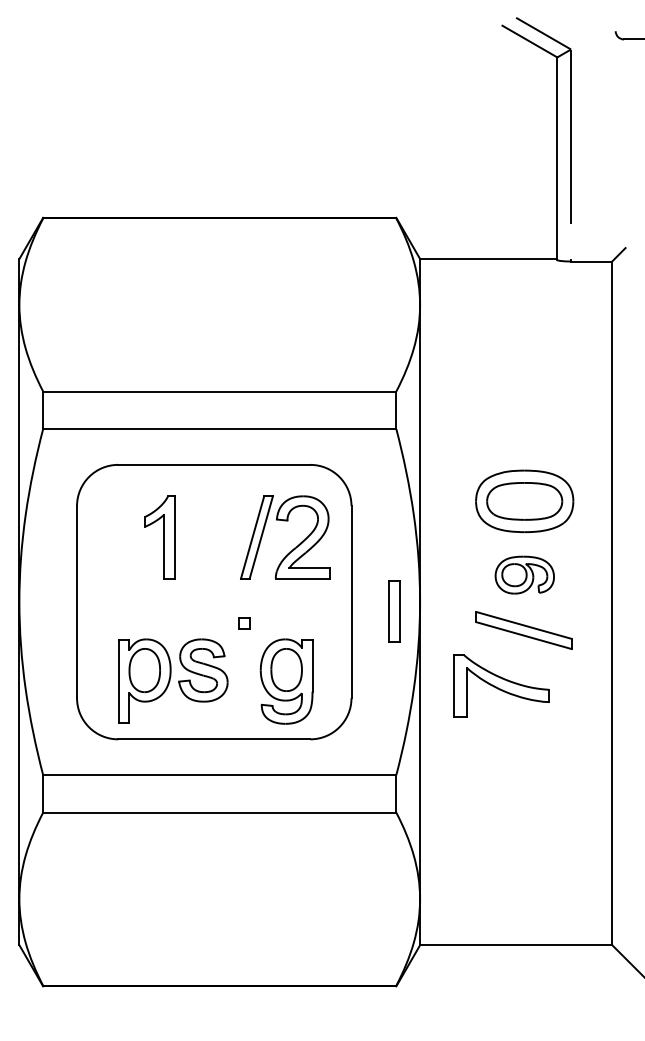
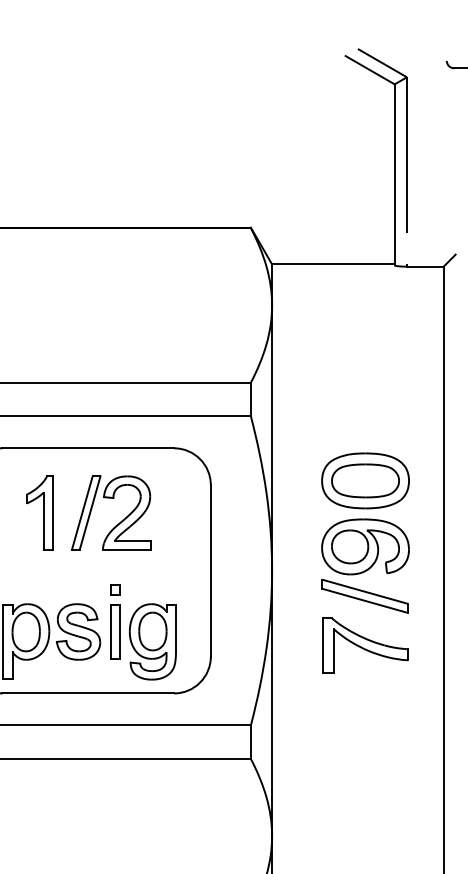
part: (295, 546) -> (120, 521), moved
part: (524, 574) -> (365, 546), size x1.67
part: (394, 611) -> (115, 631), moved
part: (501, 685) -> (365, 645), moved

